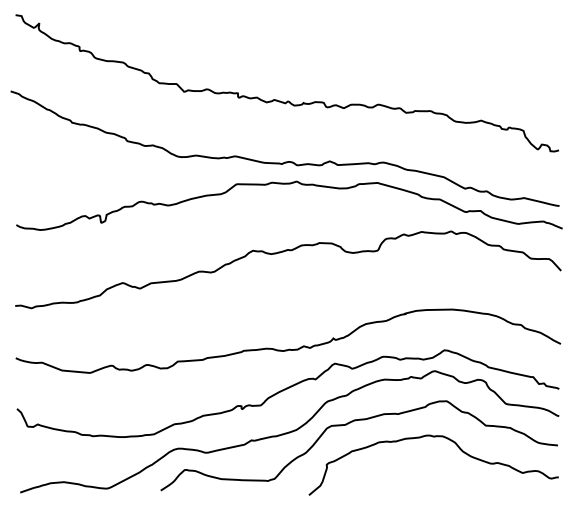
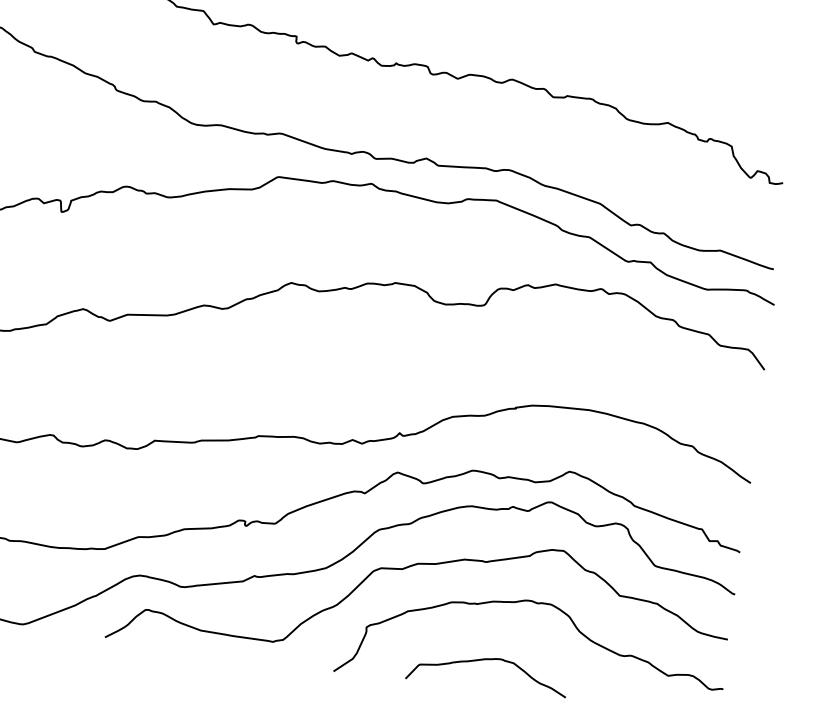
curve: (404, 477) -> (484, 661), added

